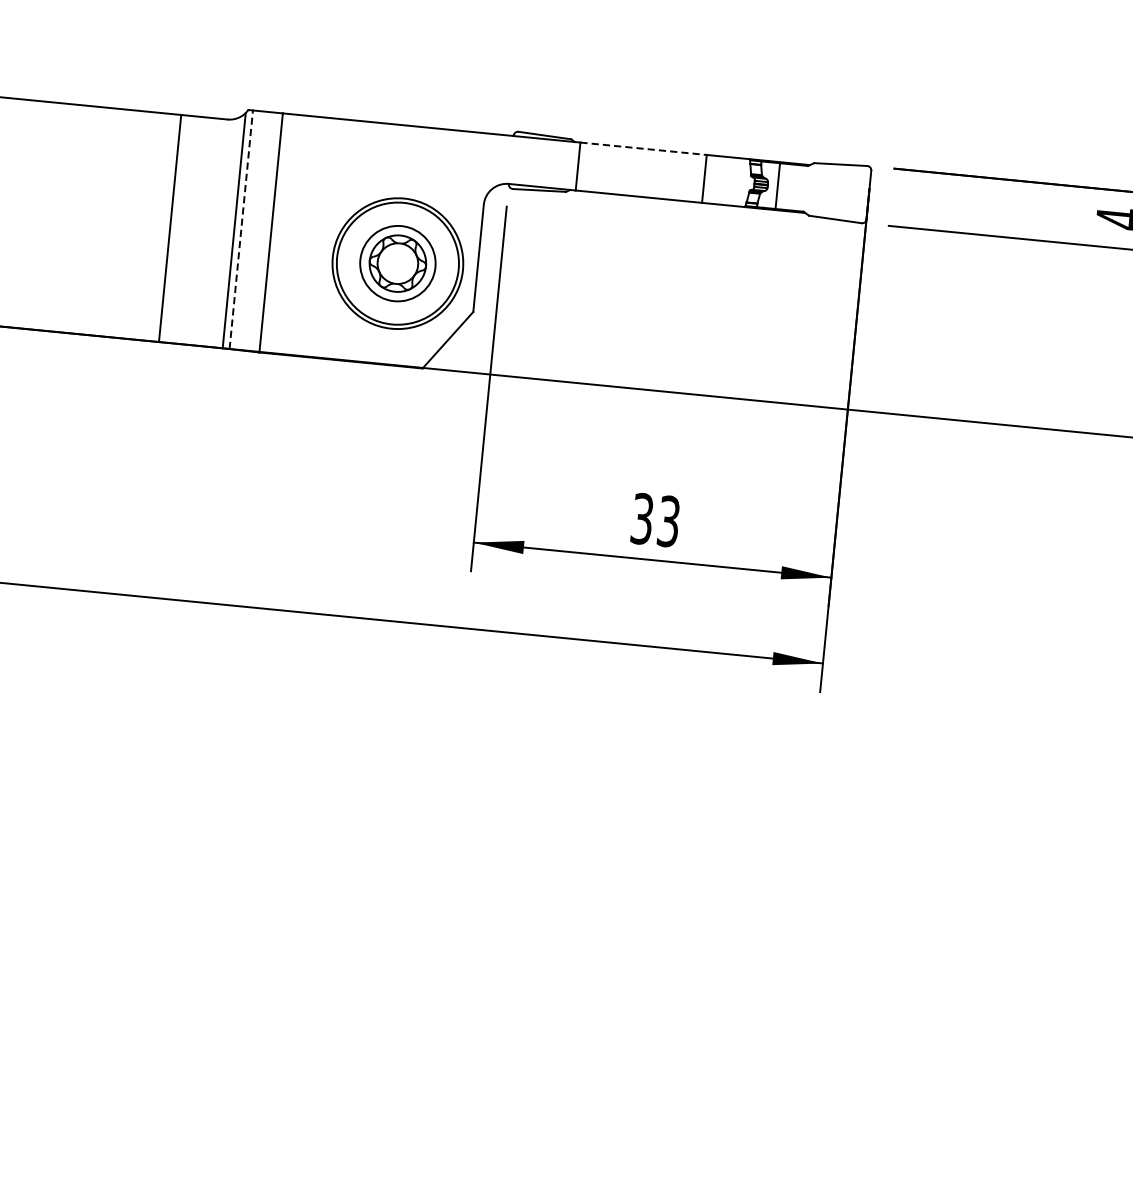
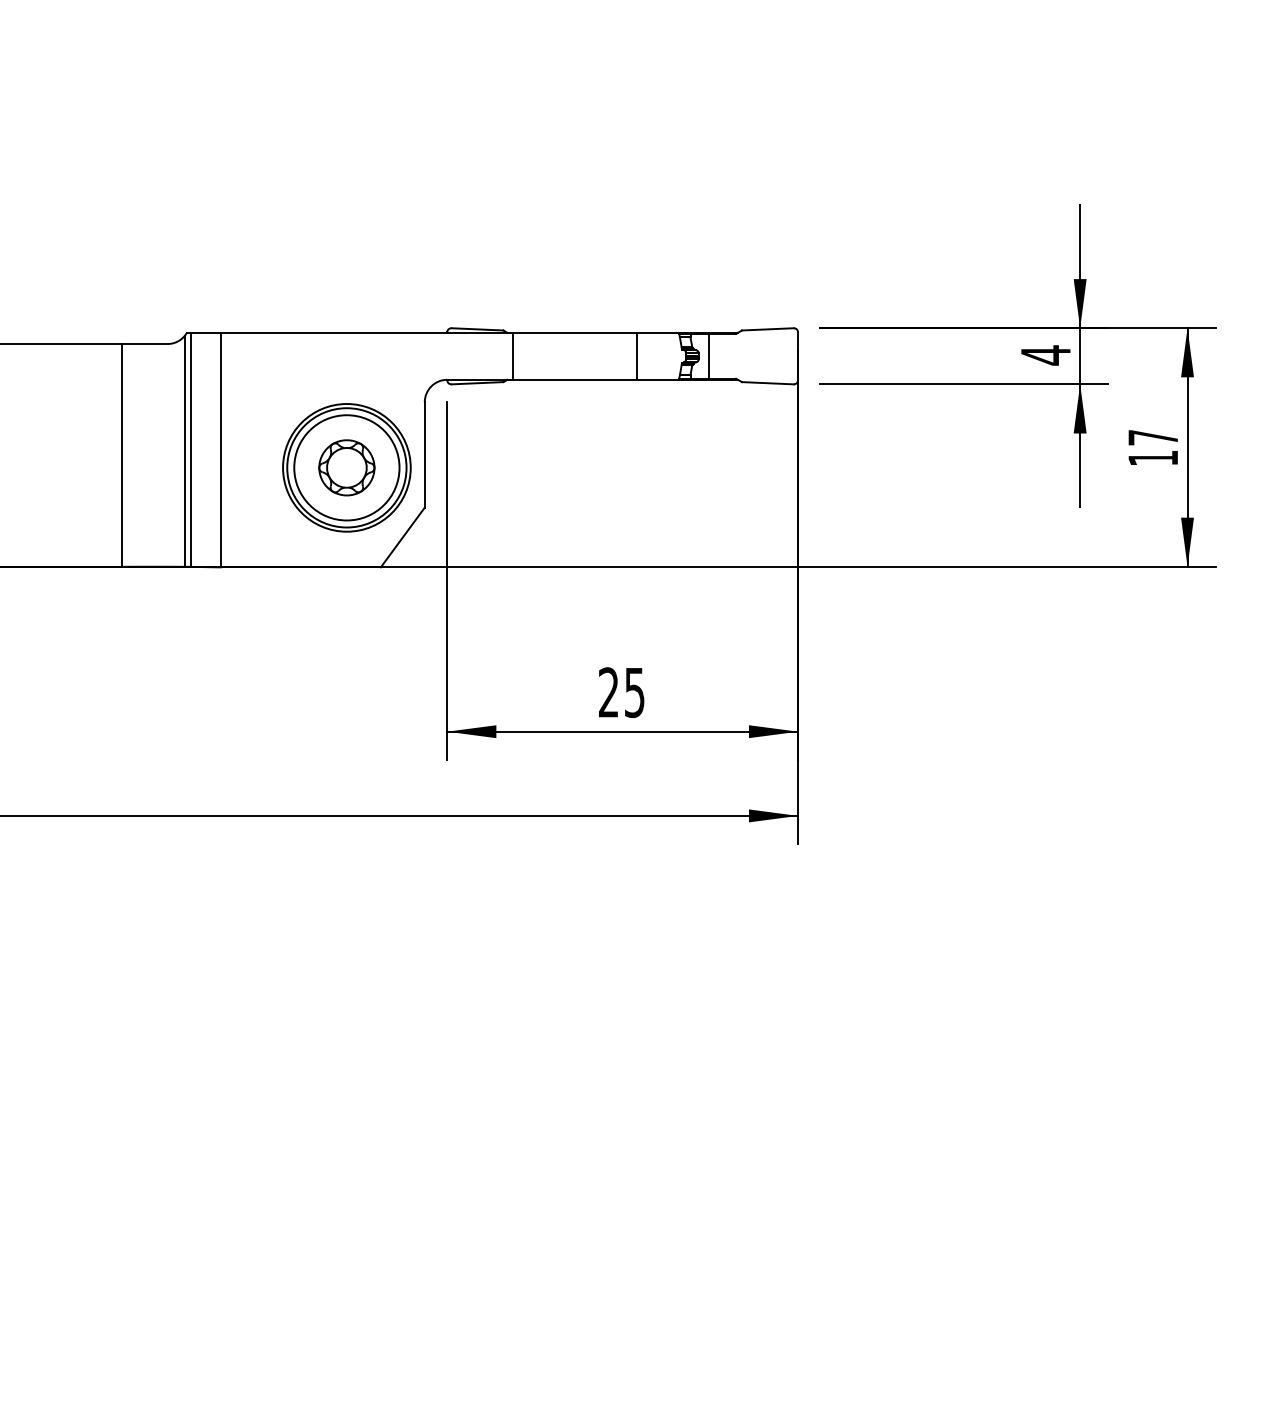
line: (643, 148) -> (574, 332), dashed -> solid
line: (241, 229) -> (191, 449), dashed -> solid
circle: (397, 263) -> (346, 467), size x1.43
text: (655, 520) -> (621, 692), 33 -> 25

